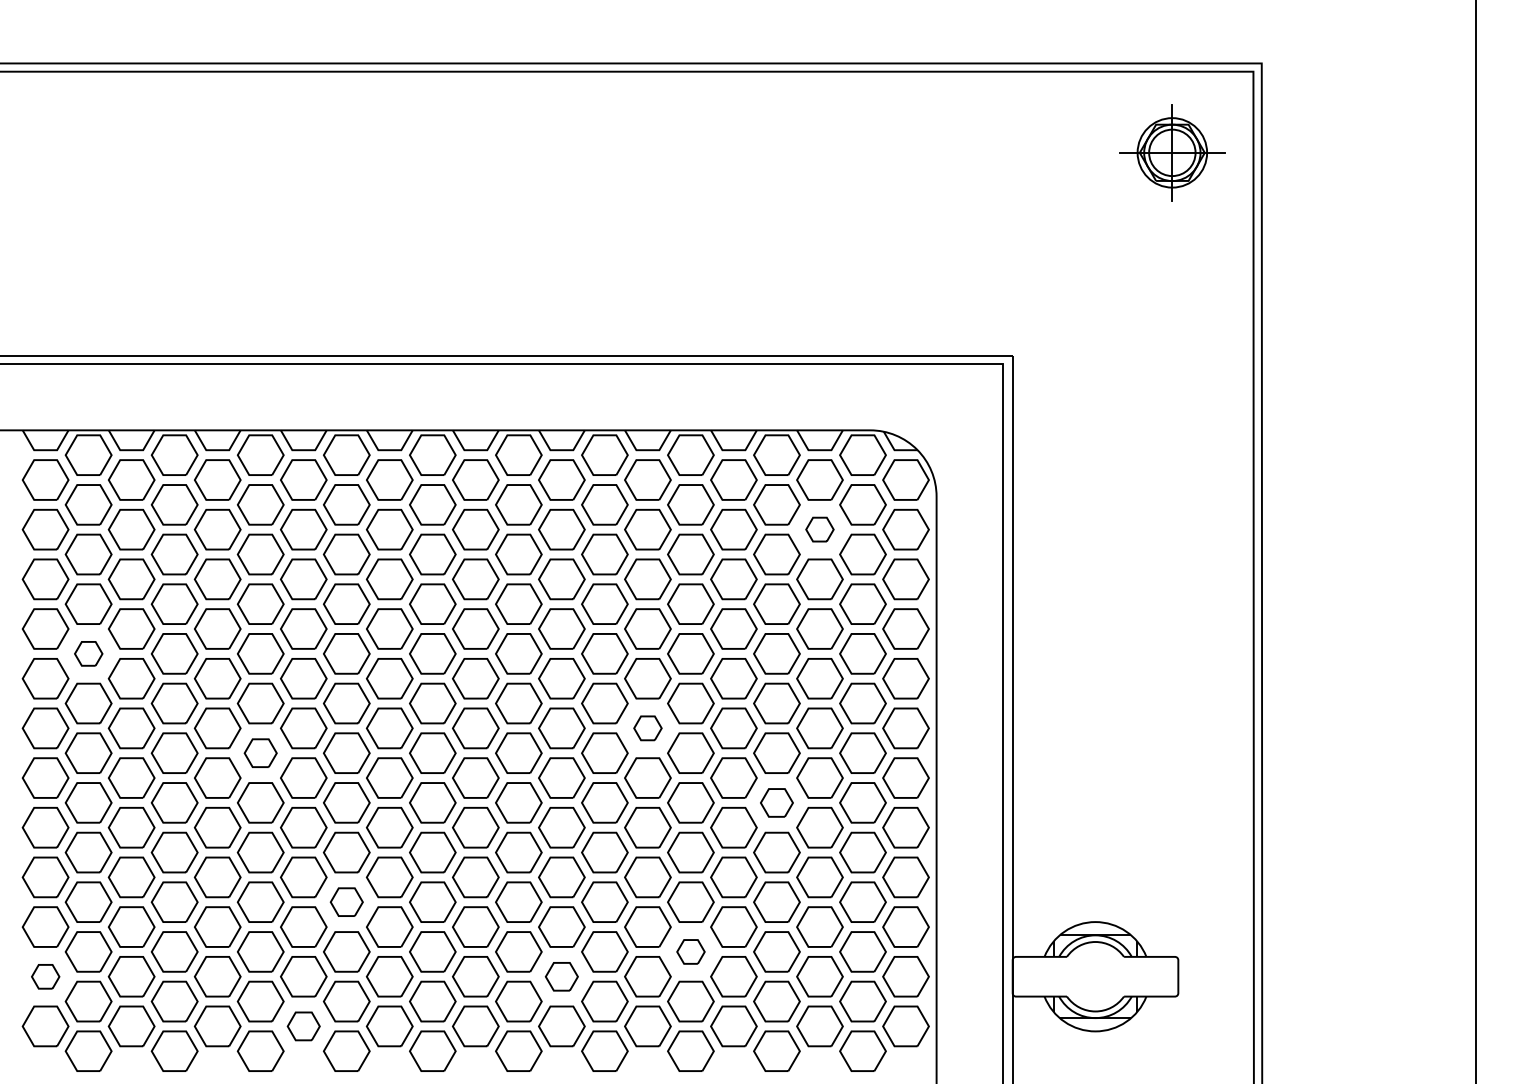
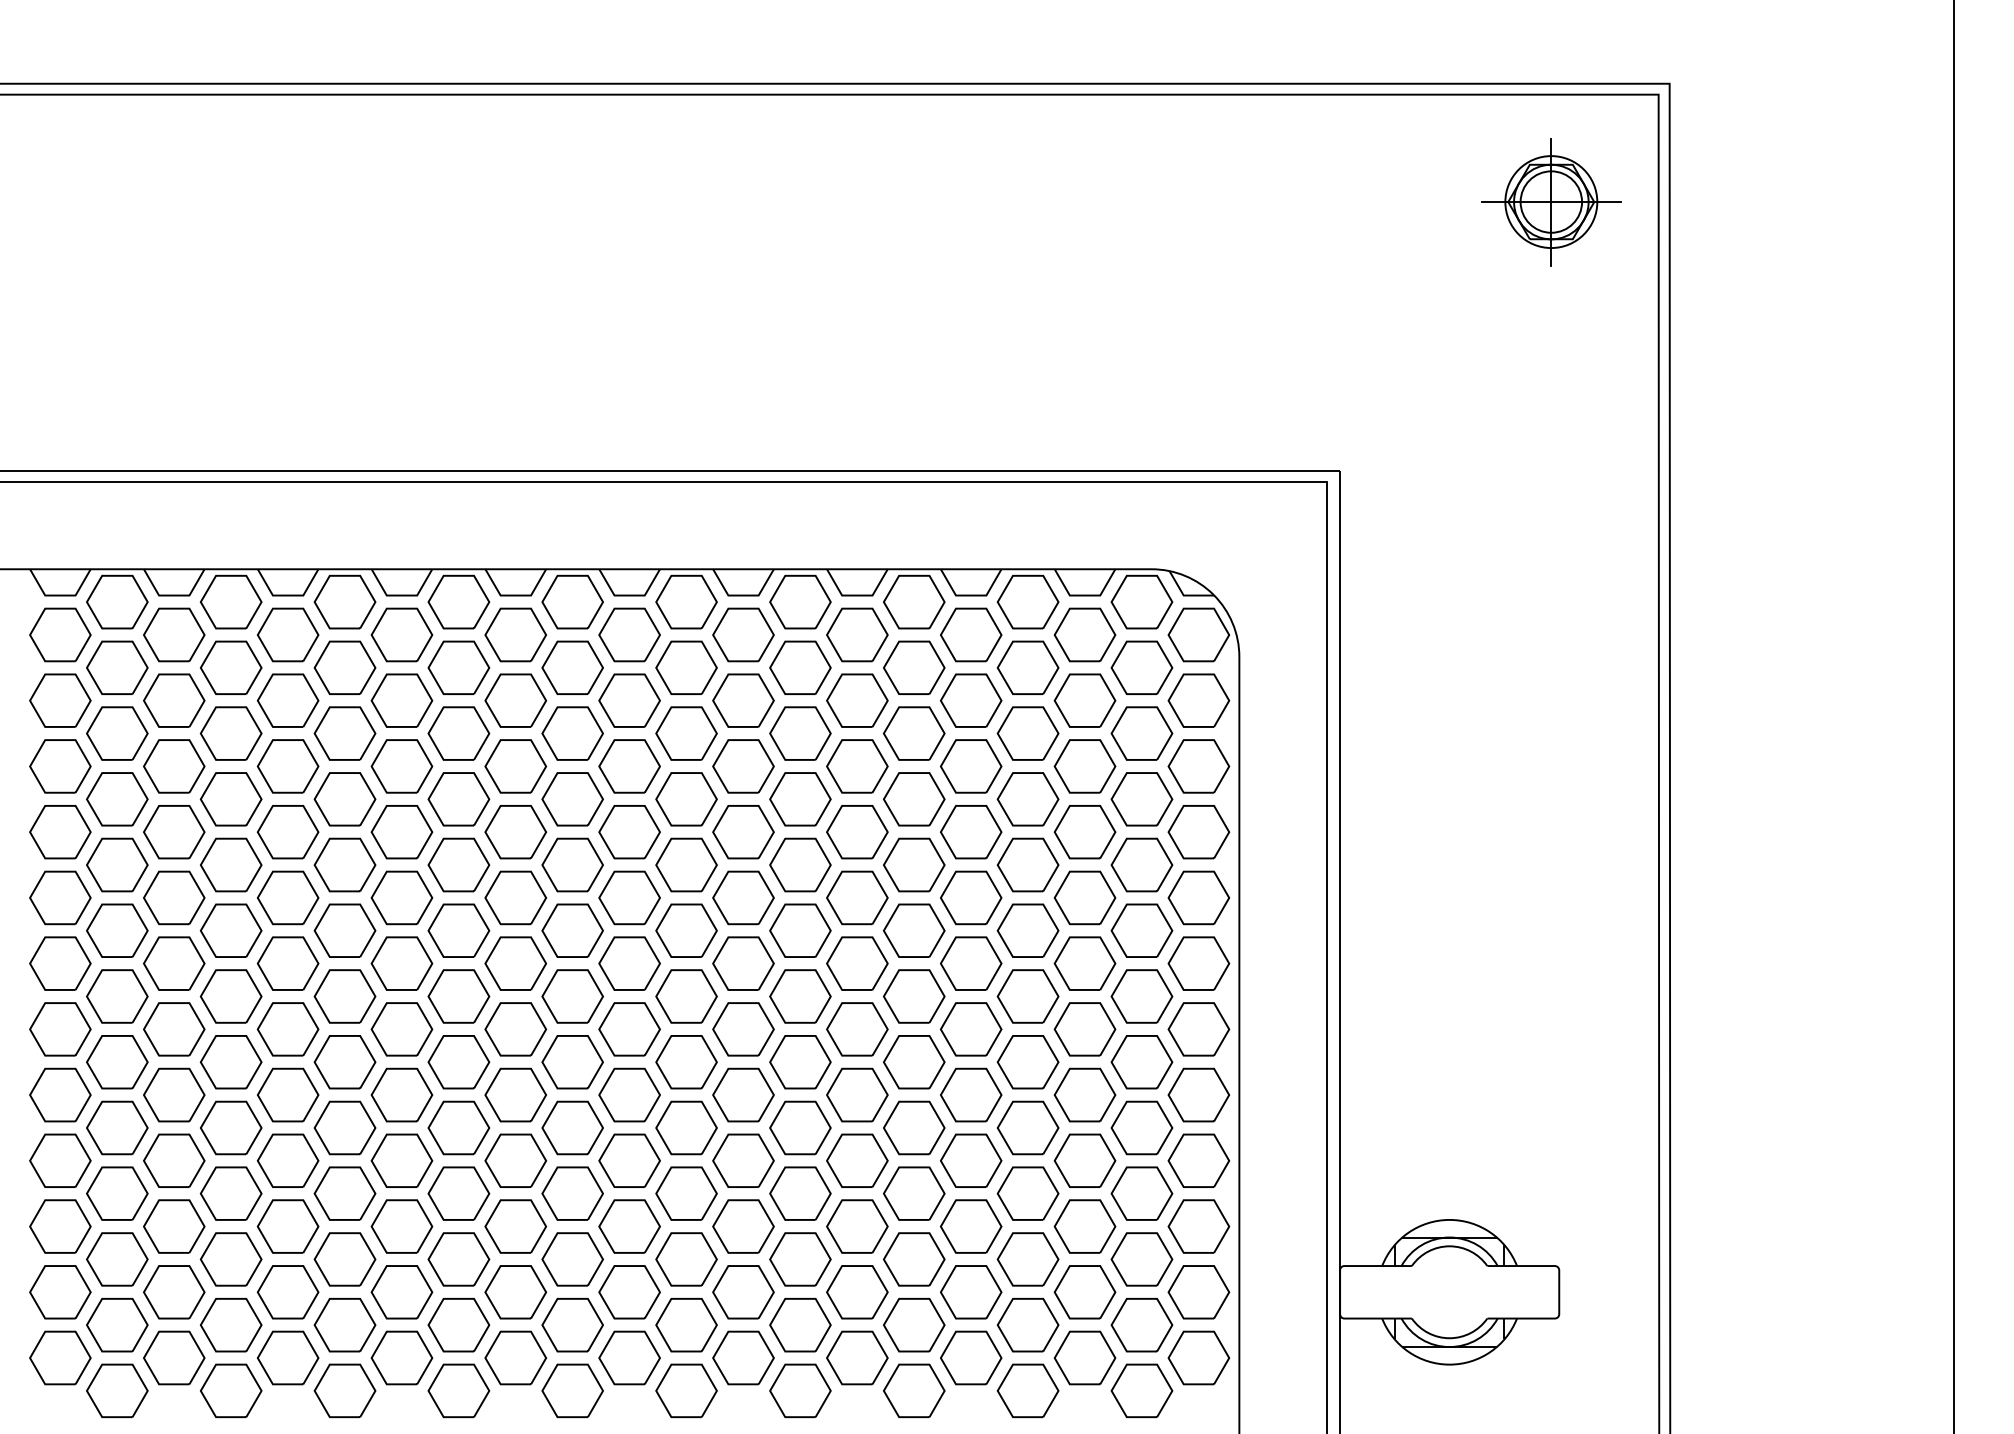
part: (819, 529) -> (1084, 700), size x1.67
part: (88, 653) -> (117, 864), size x1.67
part: (648, 728) -> (857, 963), size x1.67
part: (260, 753) -> (344, 996), size x1.43
part: (776, 803) -> (1027, 1062), size x1.43
part: (346, 902) -> (458, 1193), size x1.43
part: (691, 951) -> (914, 1259), size x1.67
part: (45, 976) -> (60, 1292), size x1.67
part: (561, 976) -> (743, 1292), size x1.43
part: (303, 1026) -> (401, 1357), size x1.43

